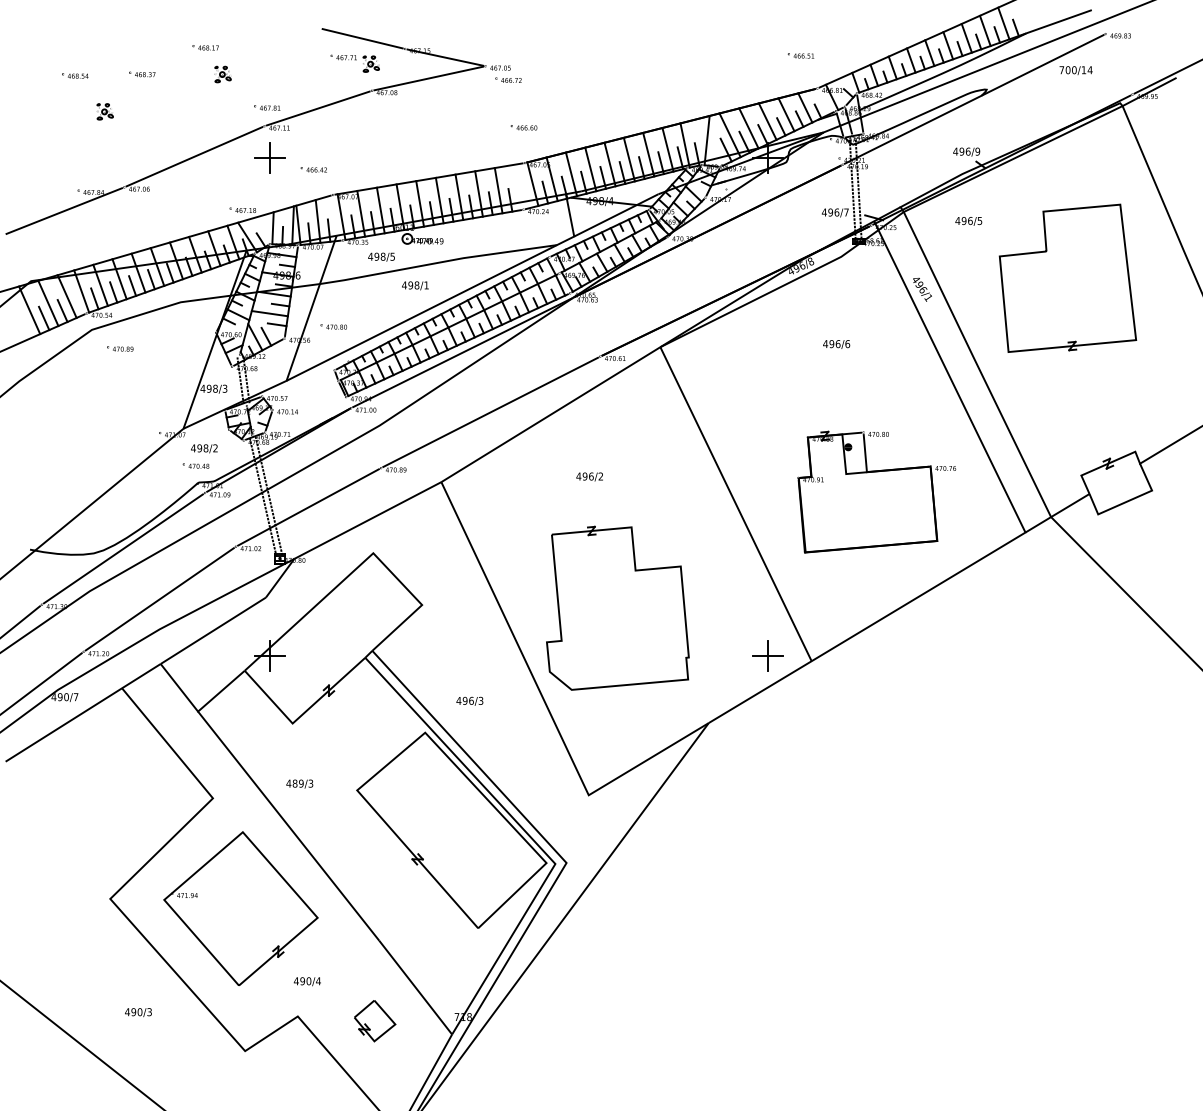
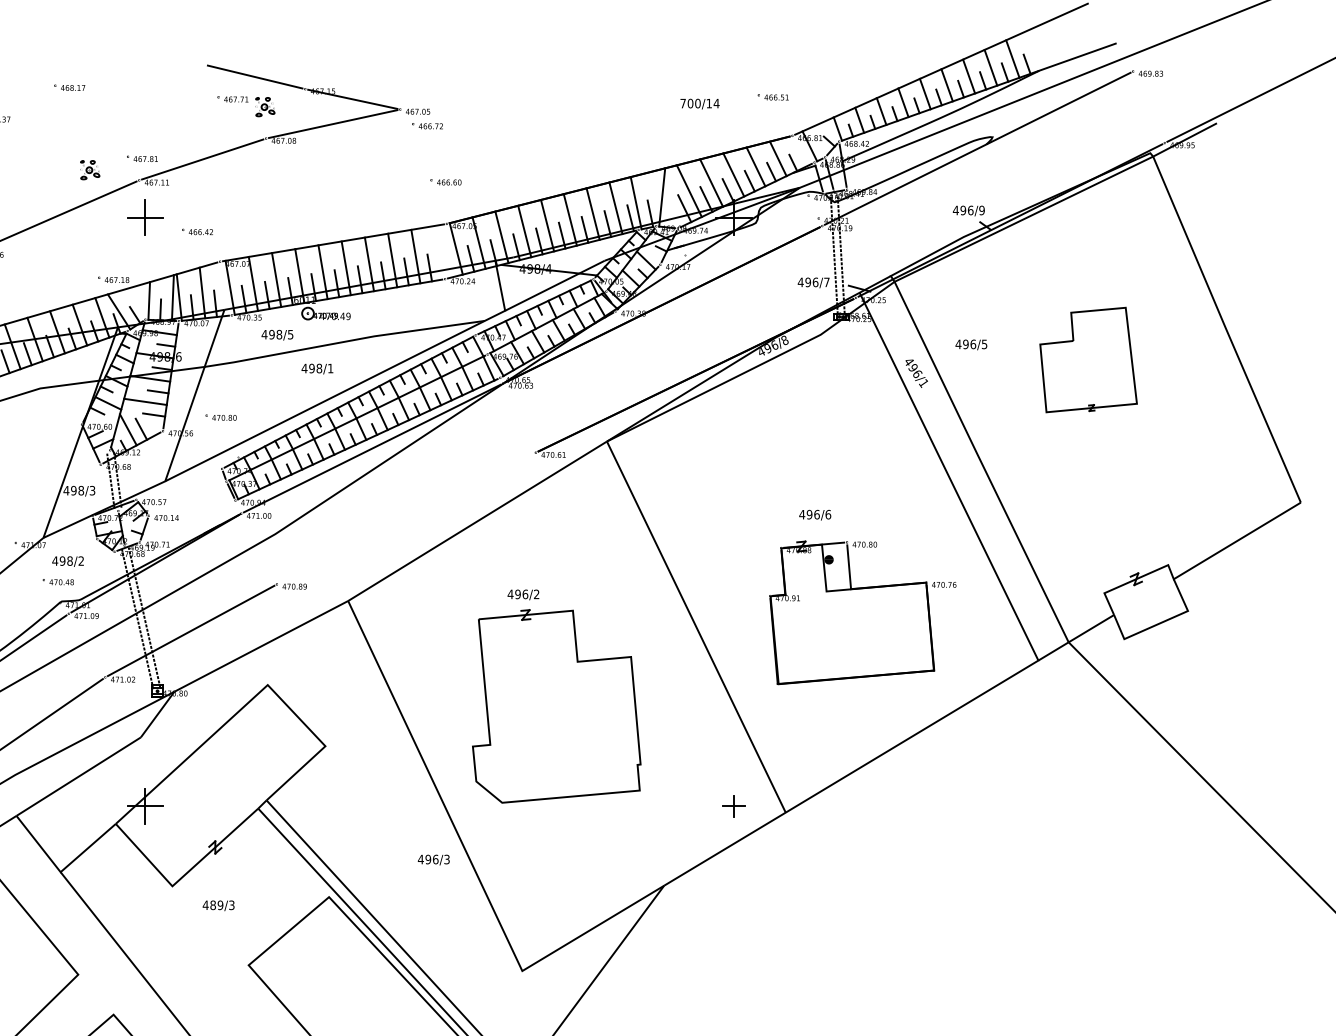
text: (1075, 70) -> (699, 103), moved
part: (222, 74) -> (89, 170), moved
text: (968, 221) -> (971, 345), moved
part: (1067, 277) -> (1088, 359), size x0.6
text: (836, 344) -> (815, 515), moved
line: (490, 411) -> (406, 517), removed
part: (617, 607) -> (556, 705), moved
part: (767, 655) -> (733, 805), size x0.6
text: (469, 700) -> (433, 859), moved
text: (299, 783) -> (218, 905), moved

